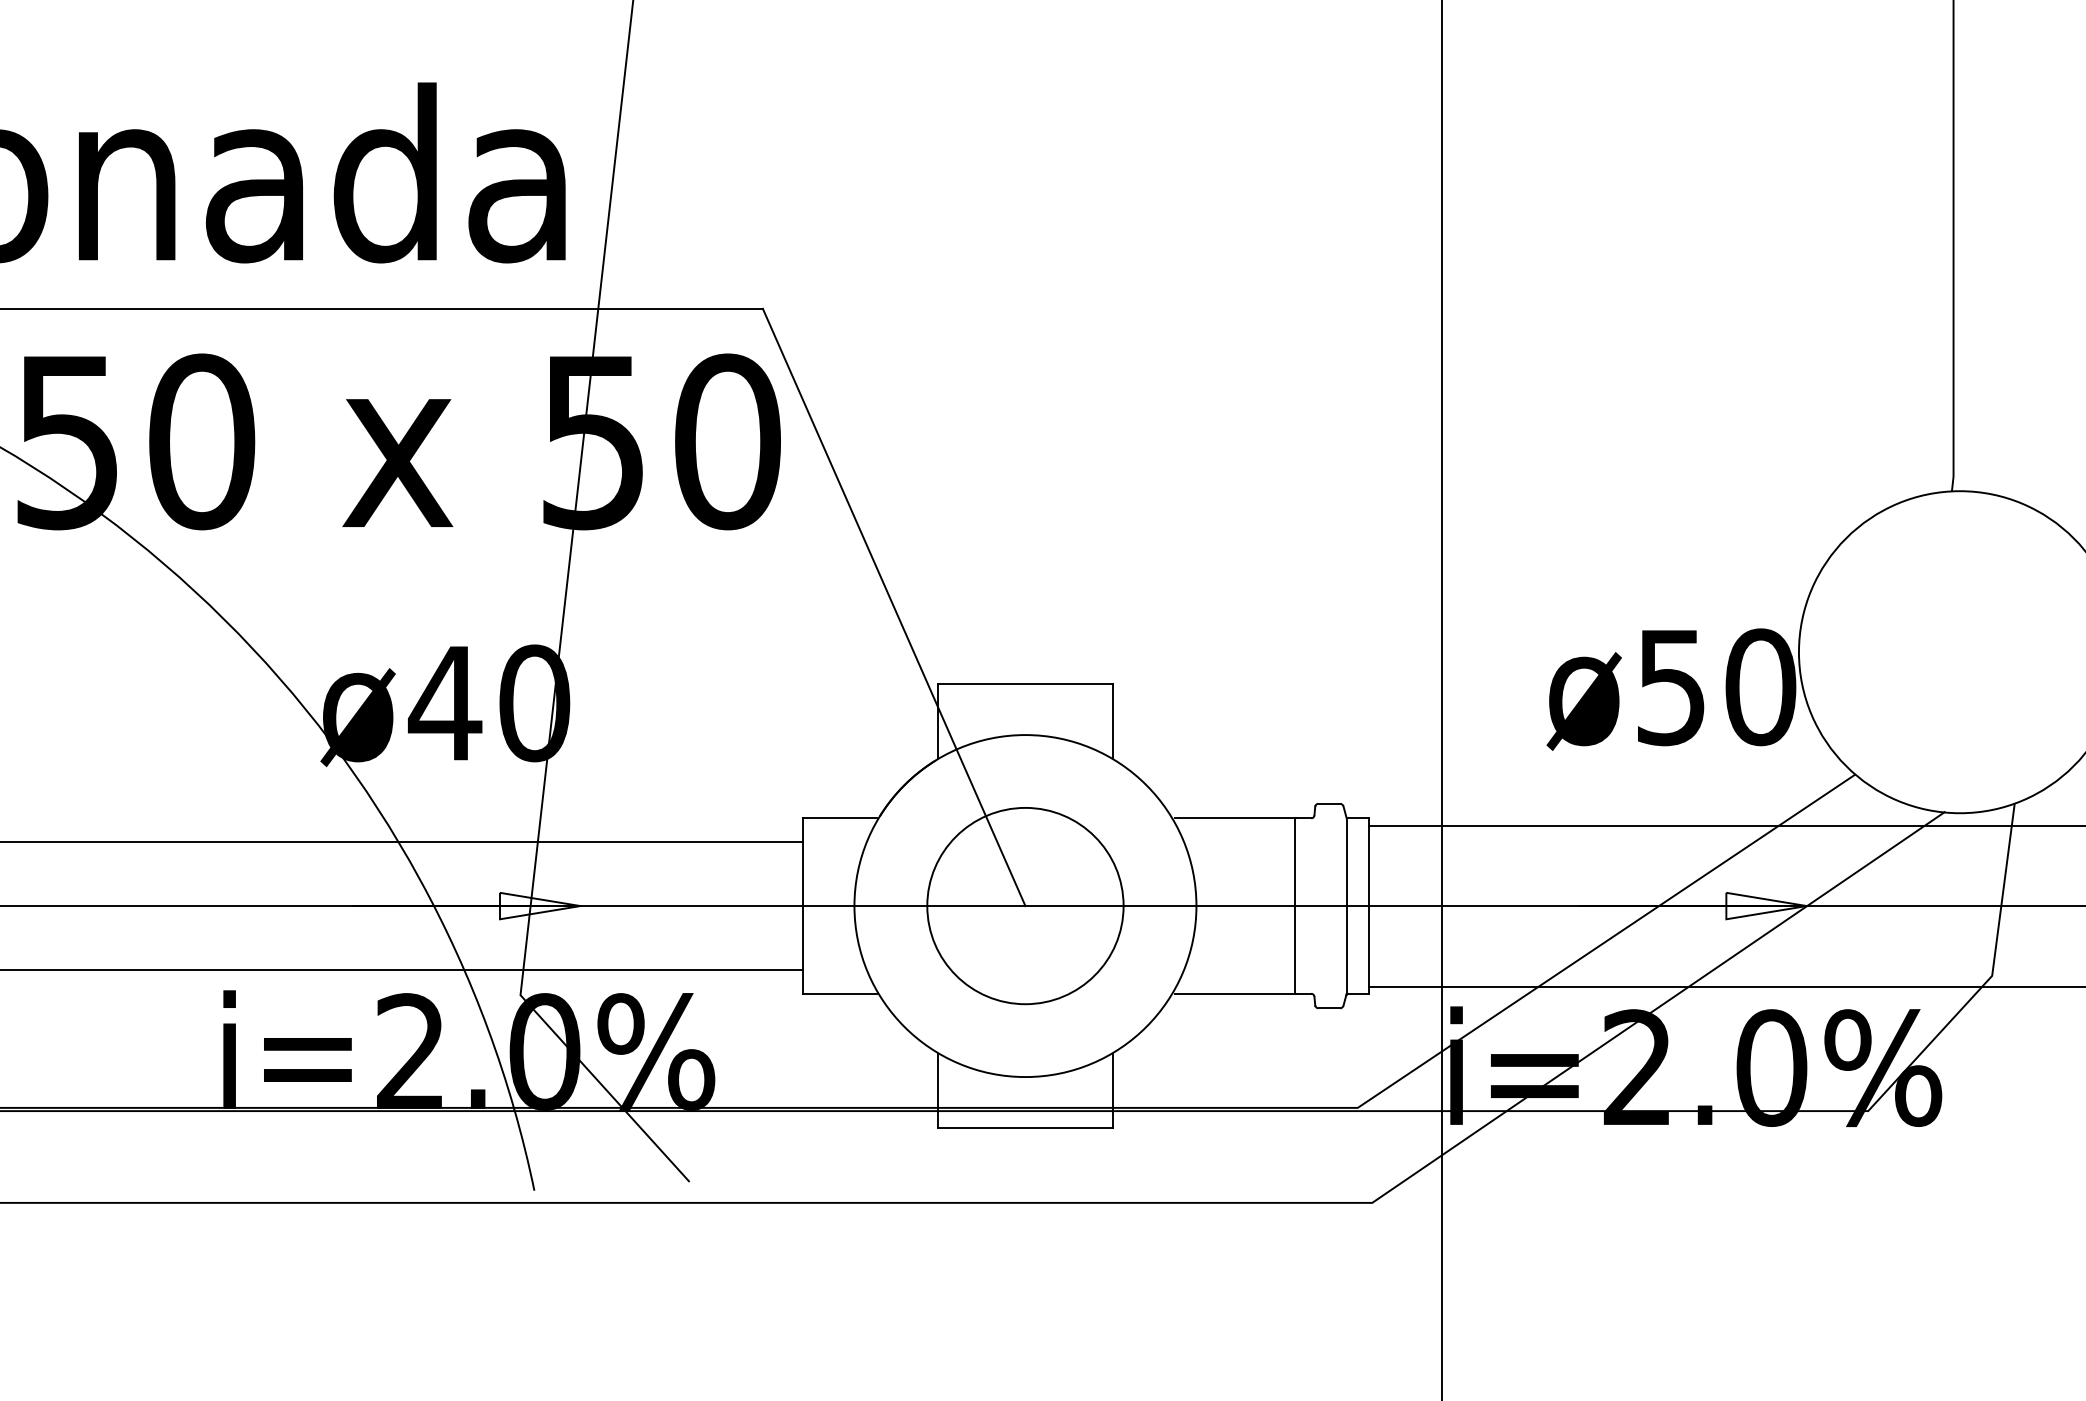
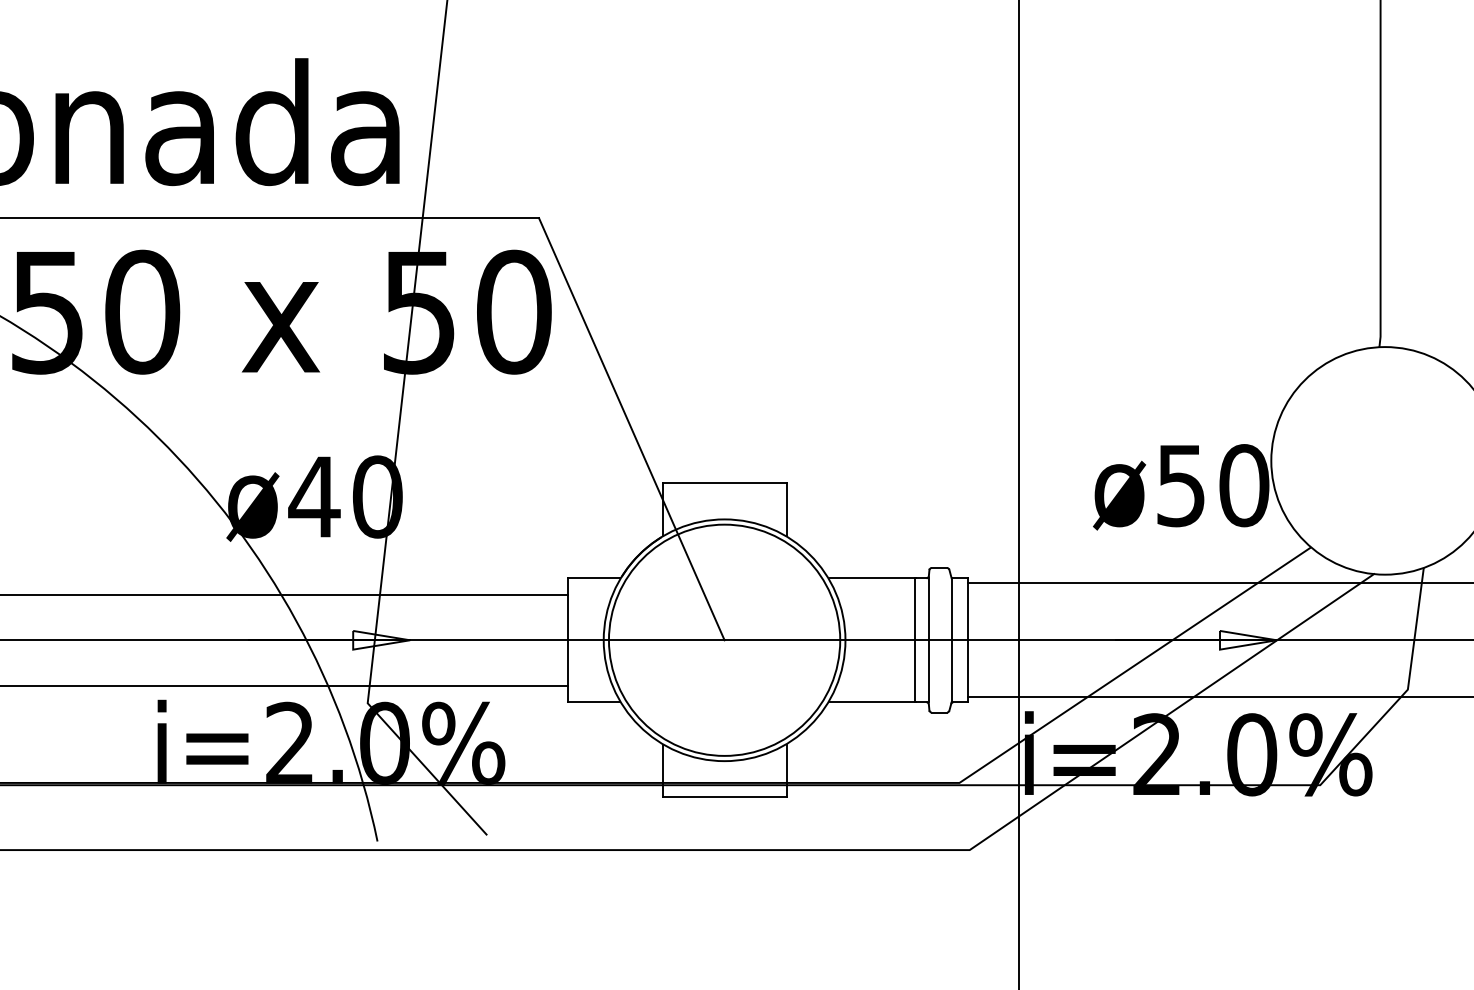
circle: (1025, 905) -> (724, 639), size x1.67
line: (1314, 905) -> (928, 639), added

